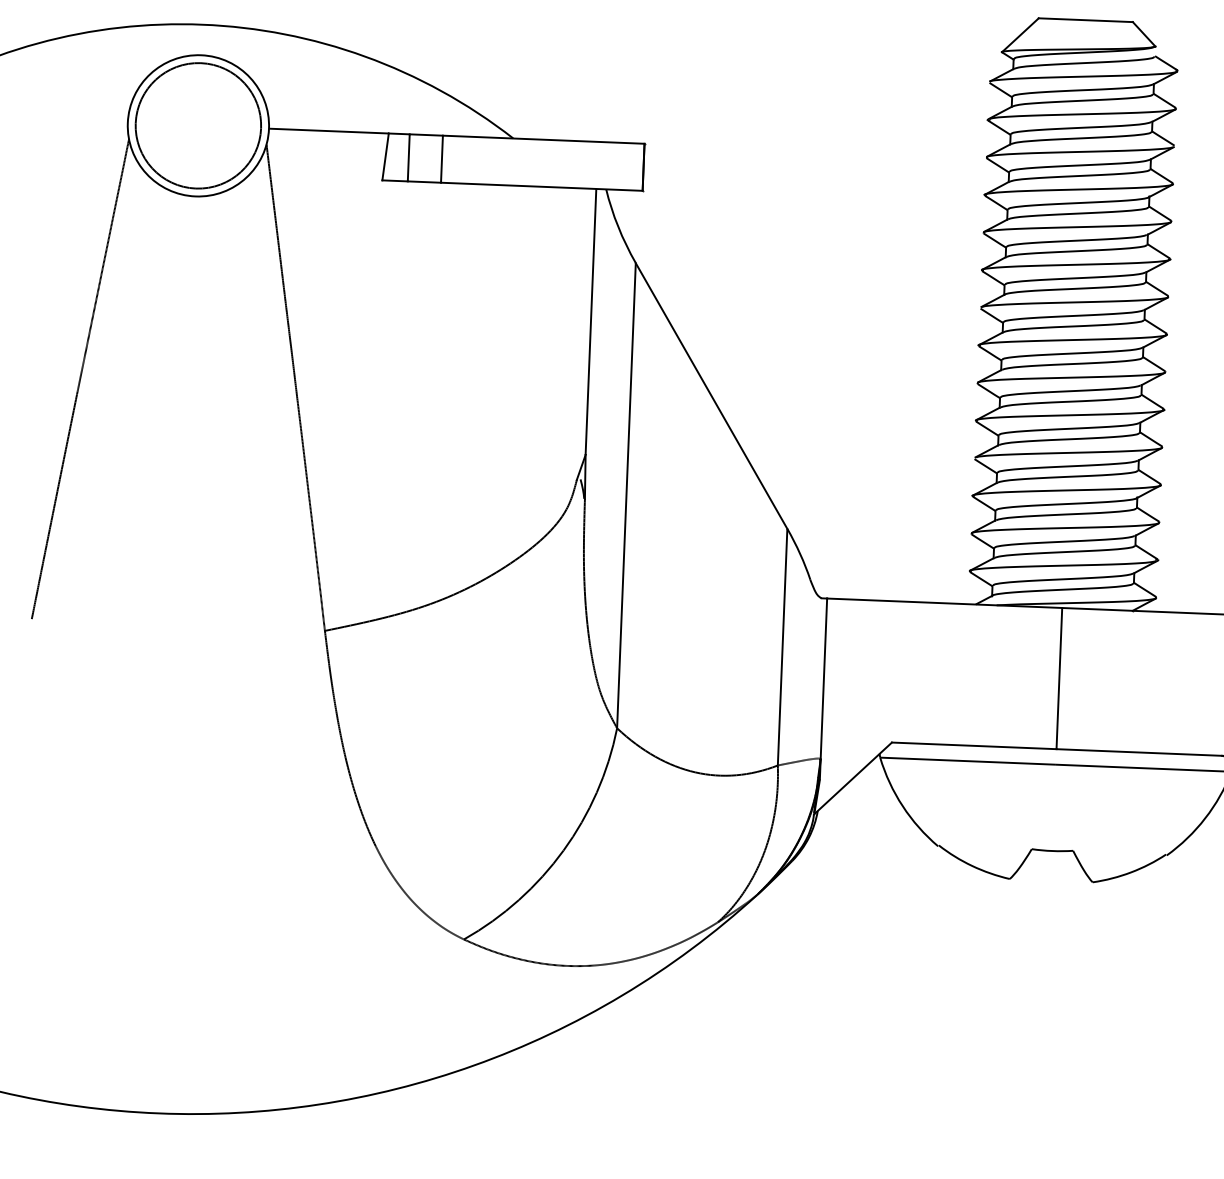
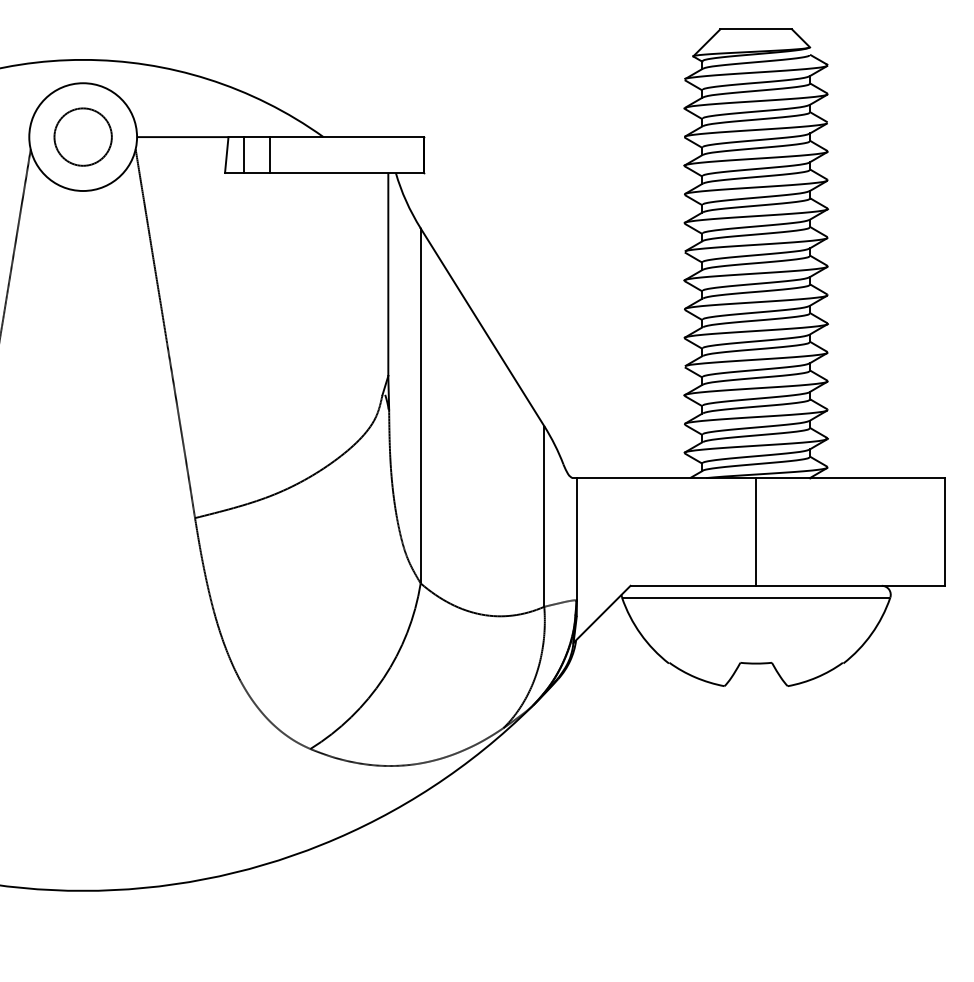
circle: (198, 125) -> (83, 136), size x0.6

